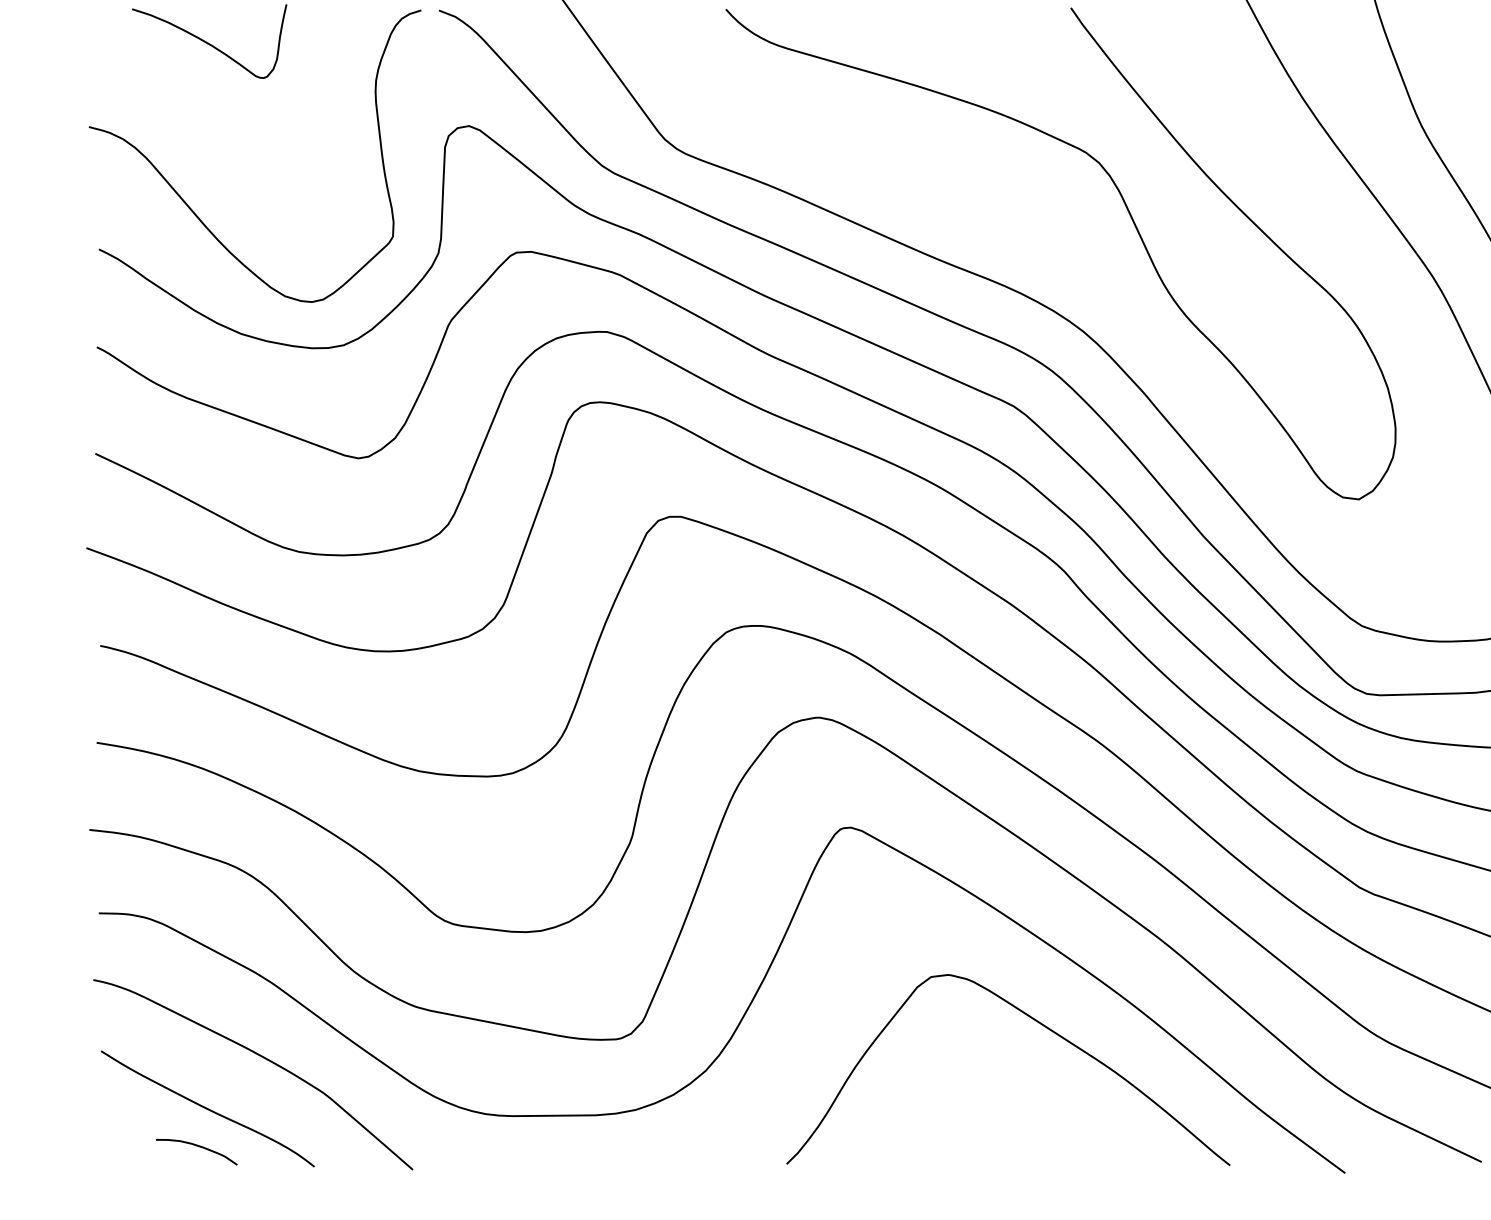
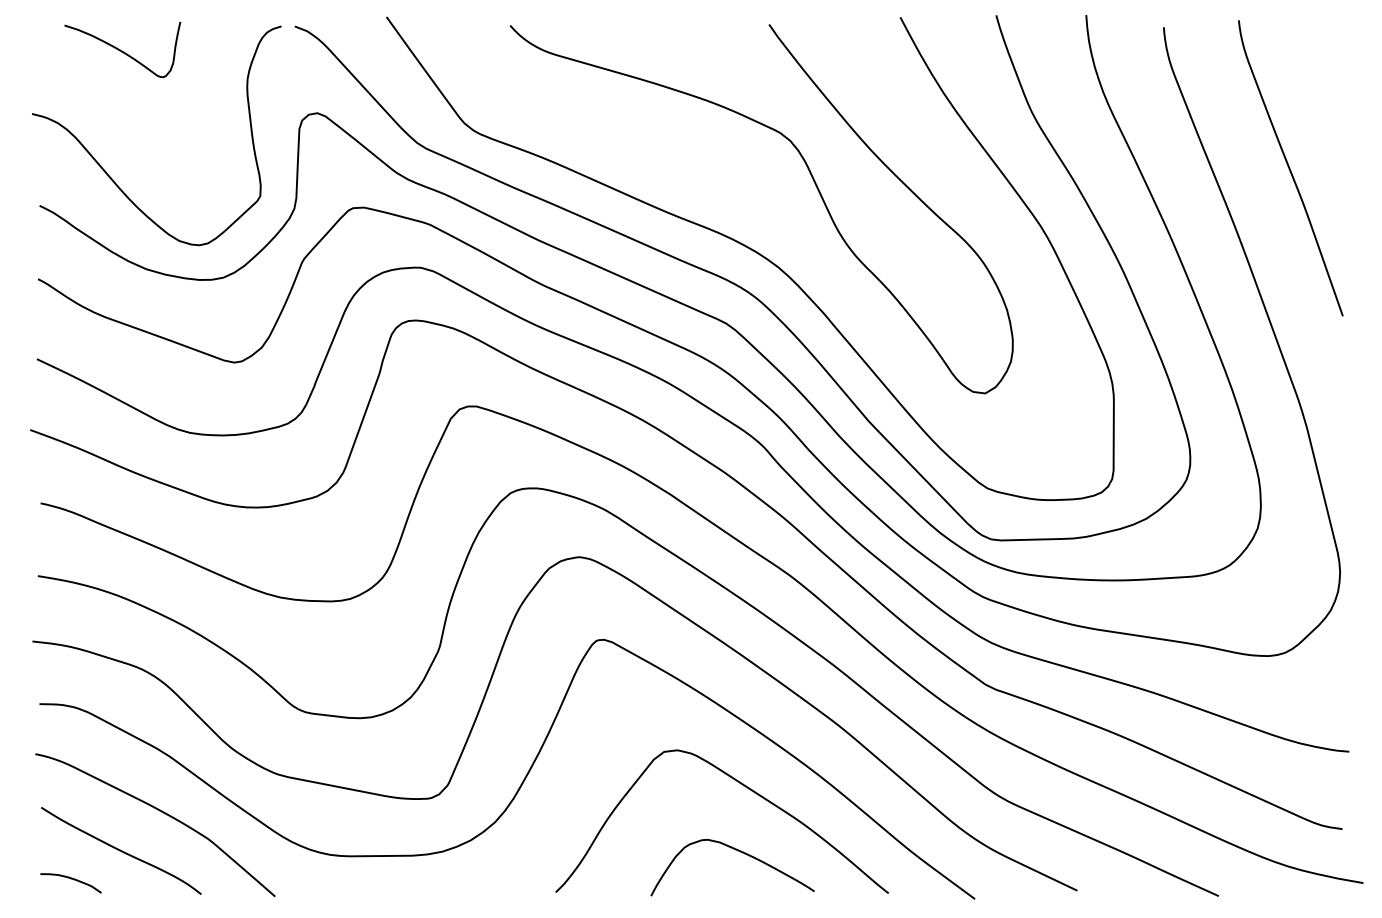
curve: (1028, 1109) -> (737, 851), added
curve: (196, 1147) -> (70, 879), moved

